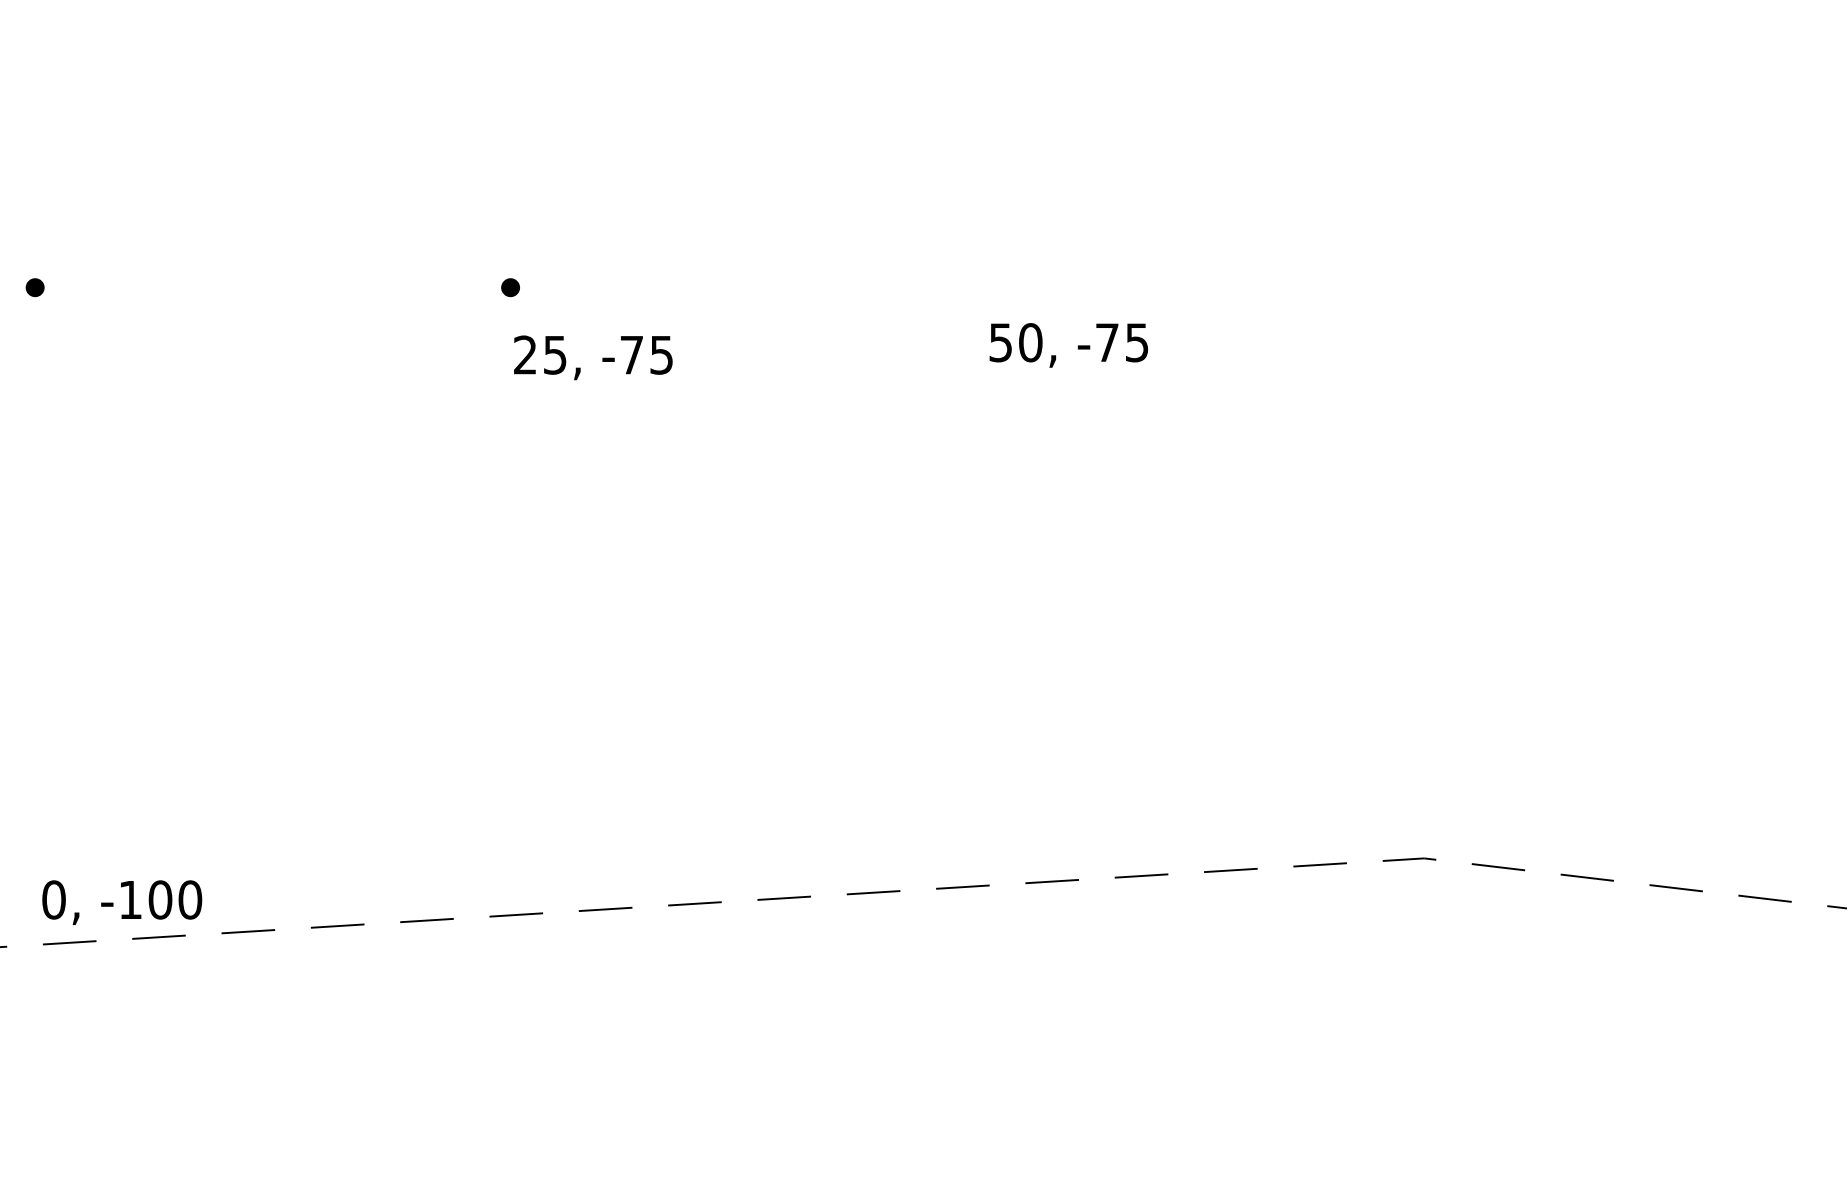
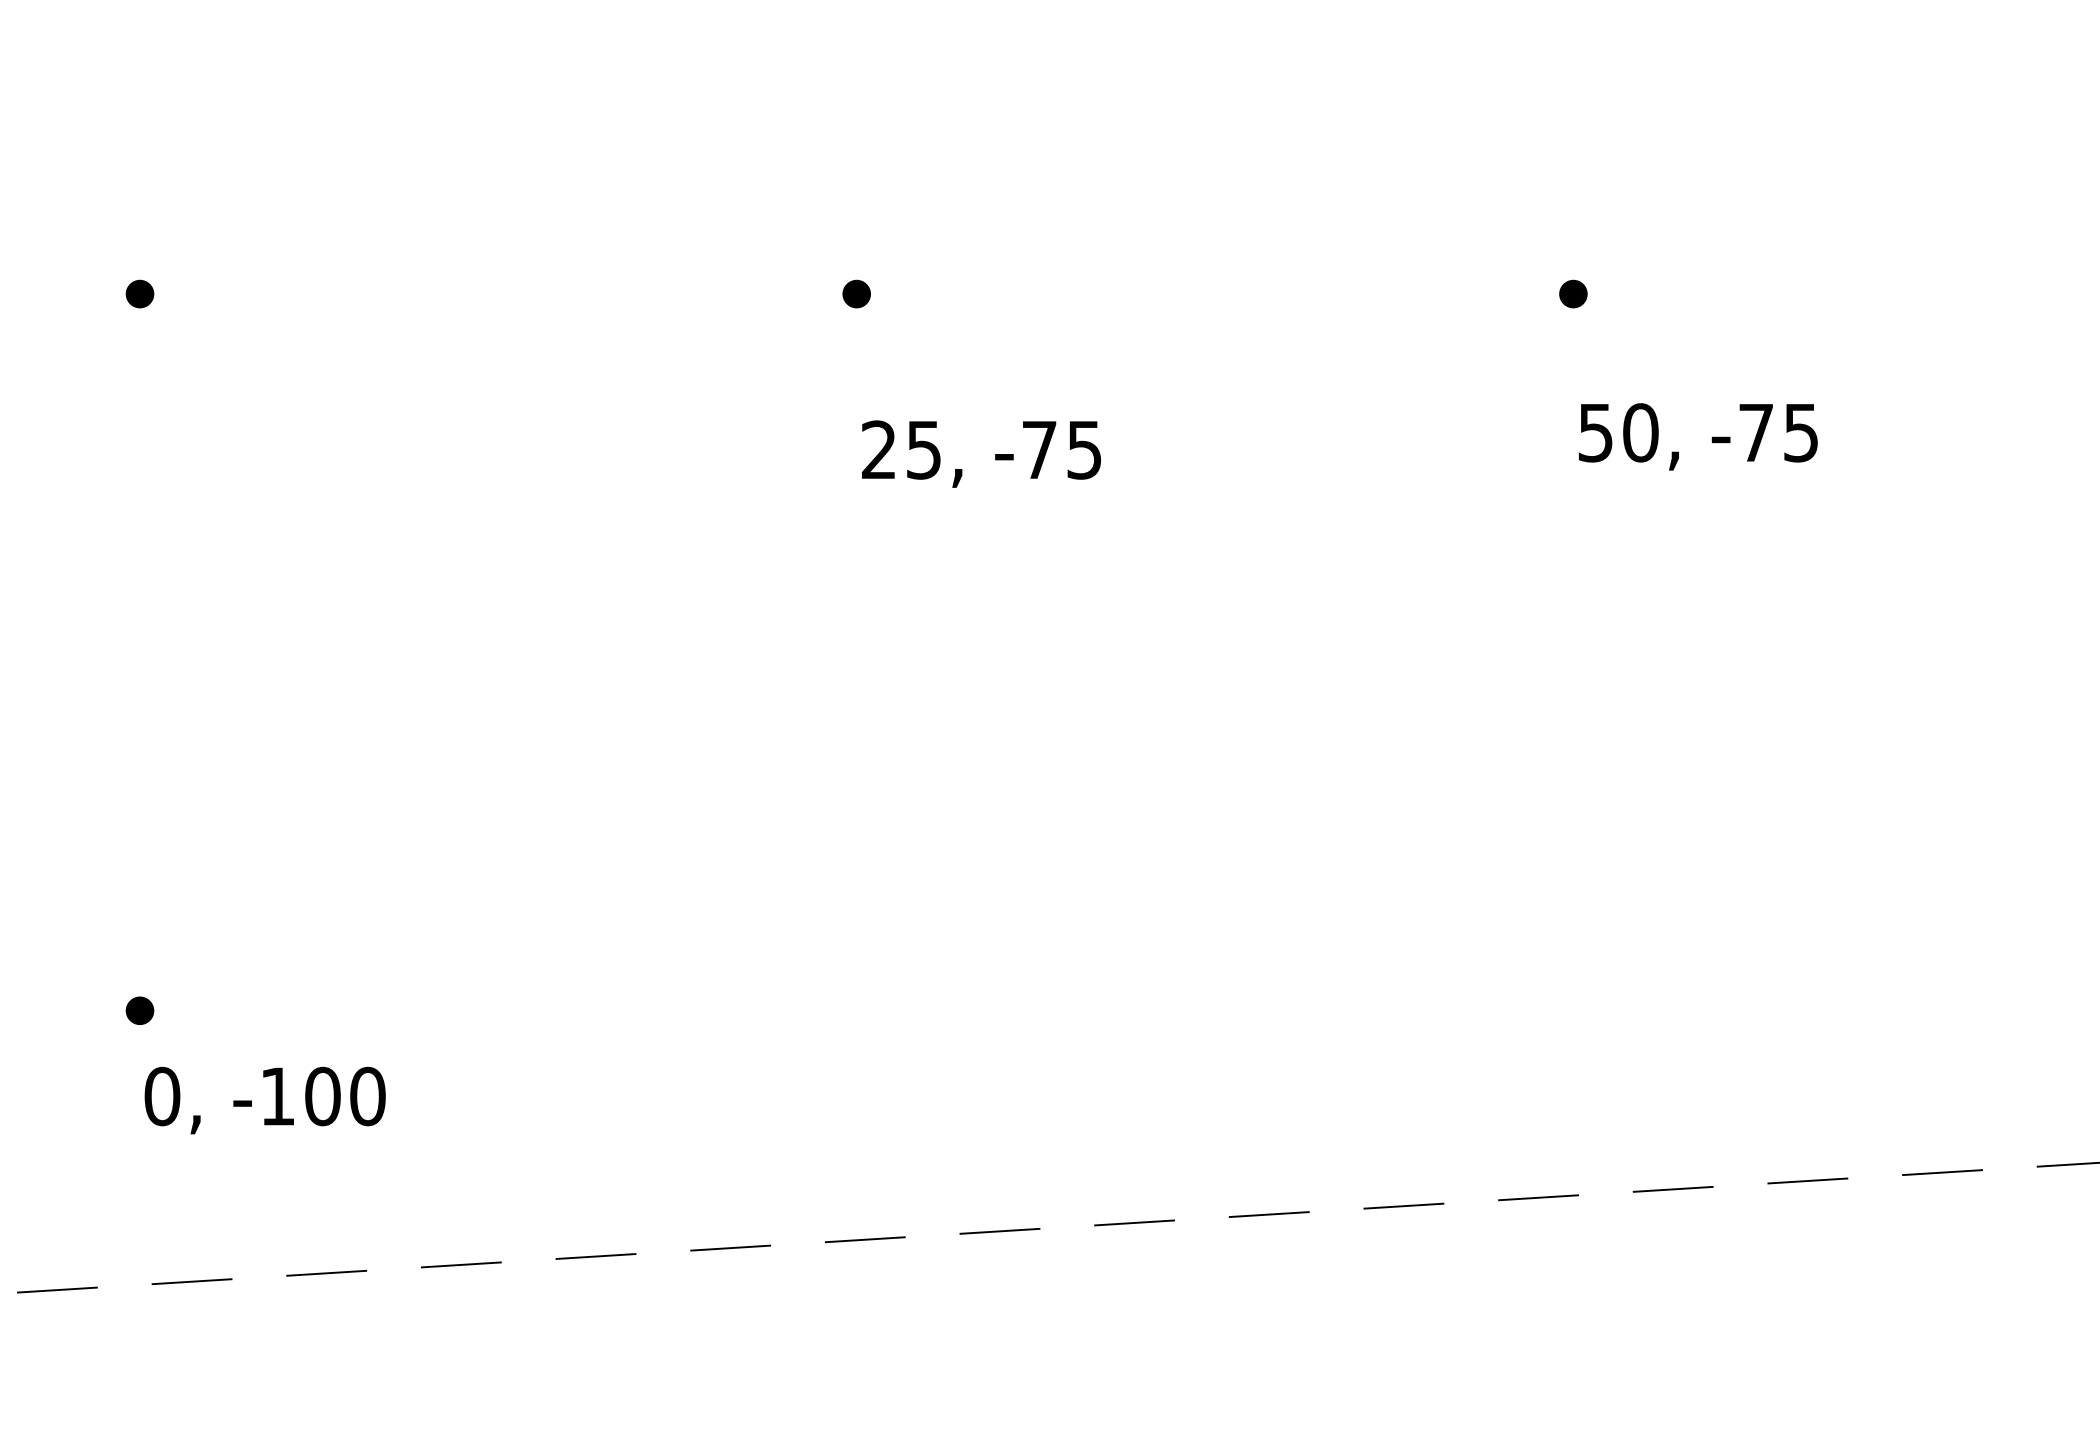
fill: (985, 287) -> (1572, 293), added
text: (1068, 345) -> (1697, 437), moved
text: (593, 357) -> (981, 453), moved
fill: (34, 762) -> (138, 1009), added
text: (122, 902) -> (265, 1100), moved

